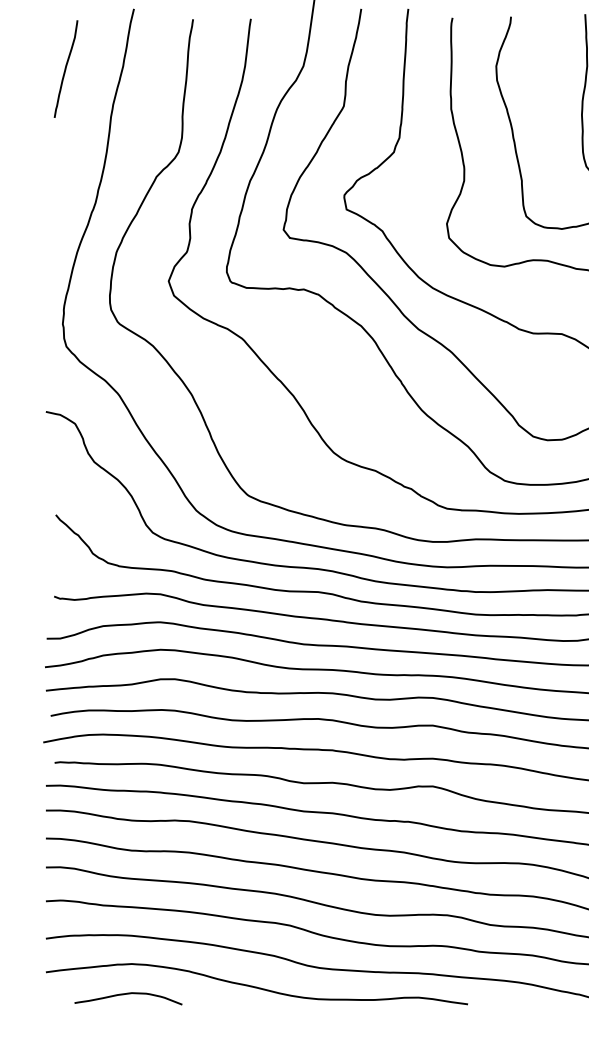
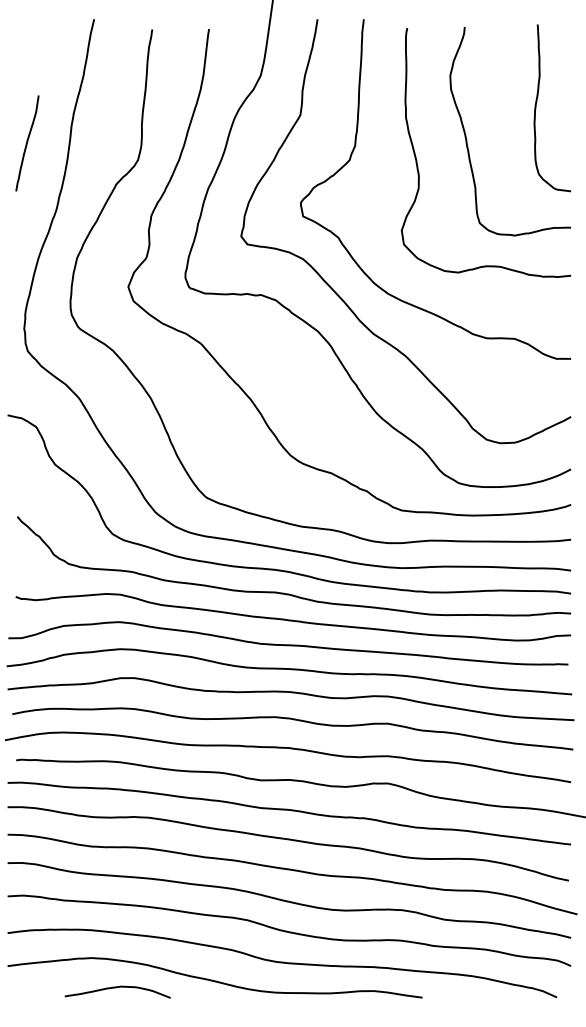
curve: (66, 69) -> (27, 143), moved
curve: (127, 995) -> (116, 988), moved

